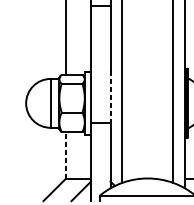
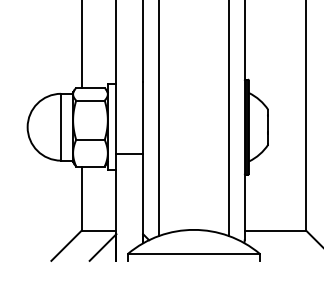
line: (110, 97) -> (143, 118), dashed -> solid
line: (65, 155) -> (81, 198), dashed -> solid

